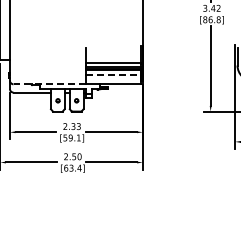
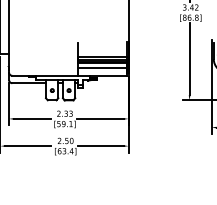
line: (113, 75) -> (102, 67), dashed -> solid
line: (49, 84) -> (44, 75), dashed -> solid

